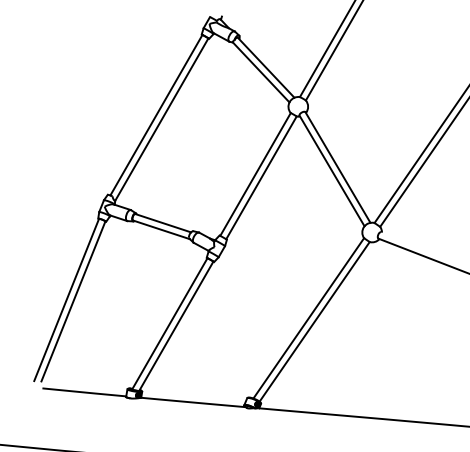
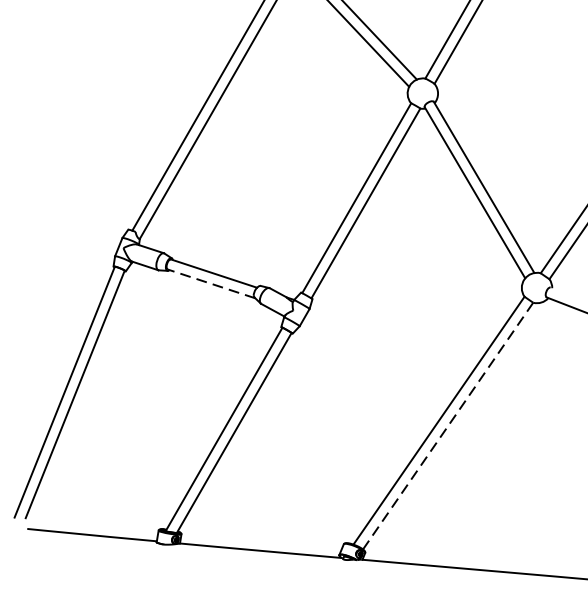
line: (161, 229) -> (211, 283), solid -> dashed
line: (314, 321) -> (447, 425), solid -> dashed

